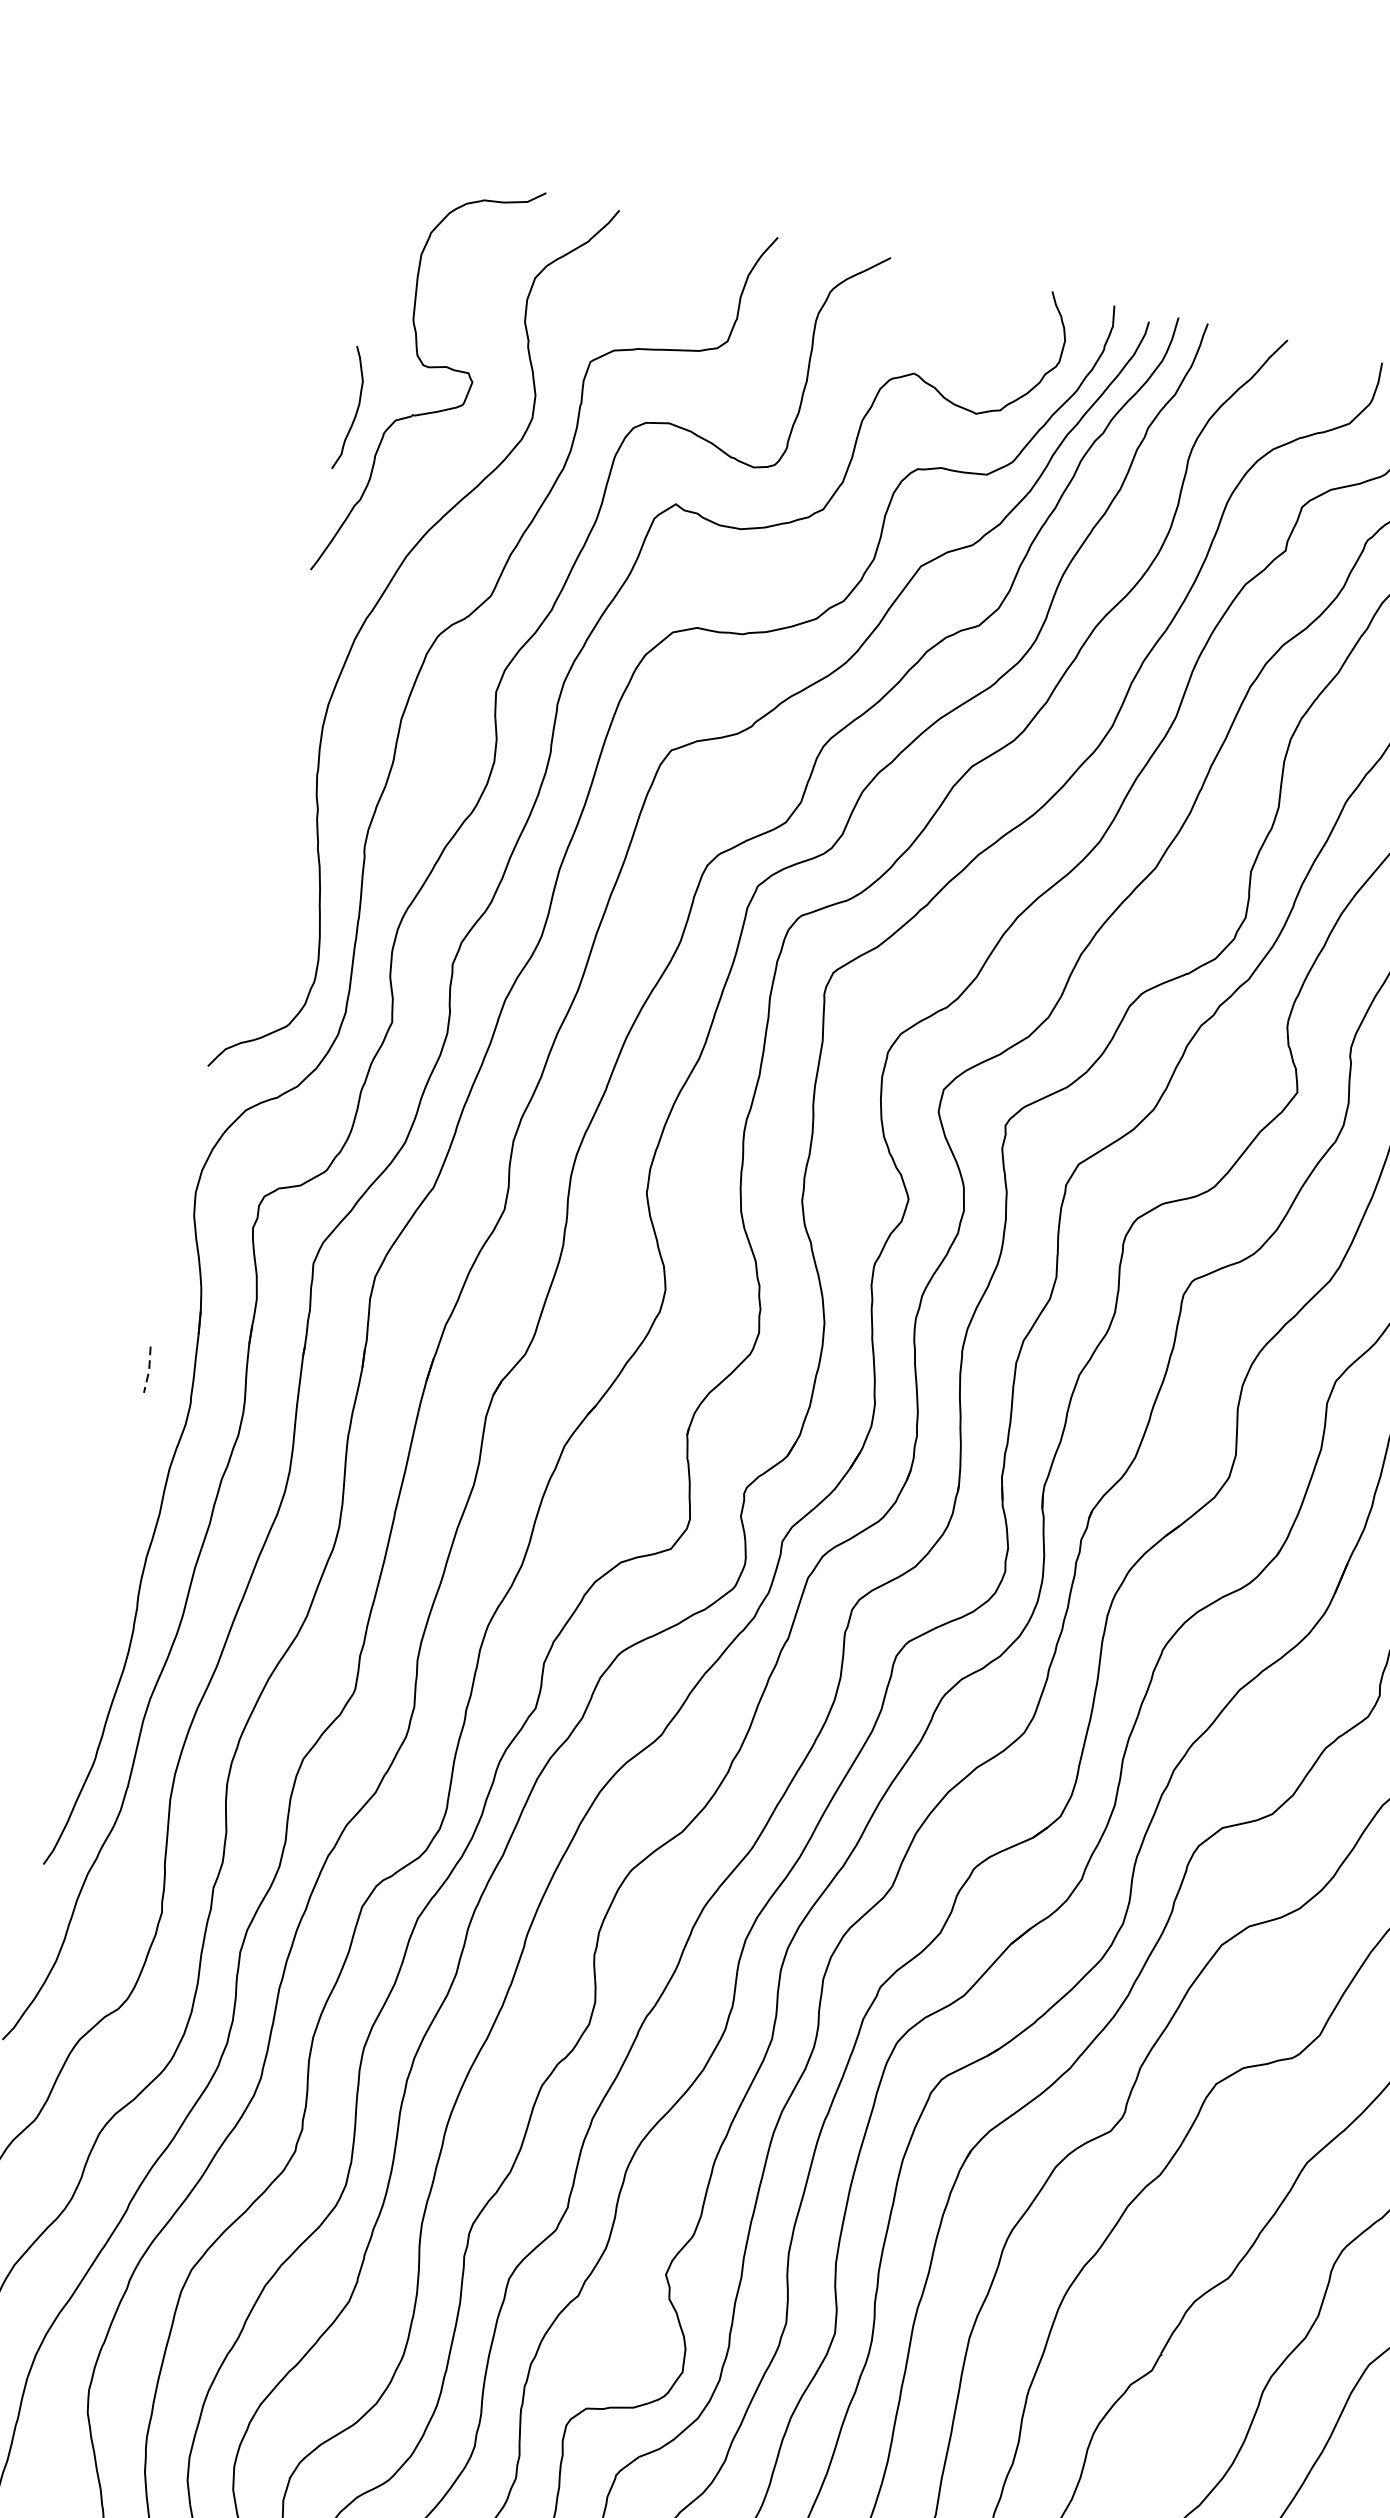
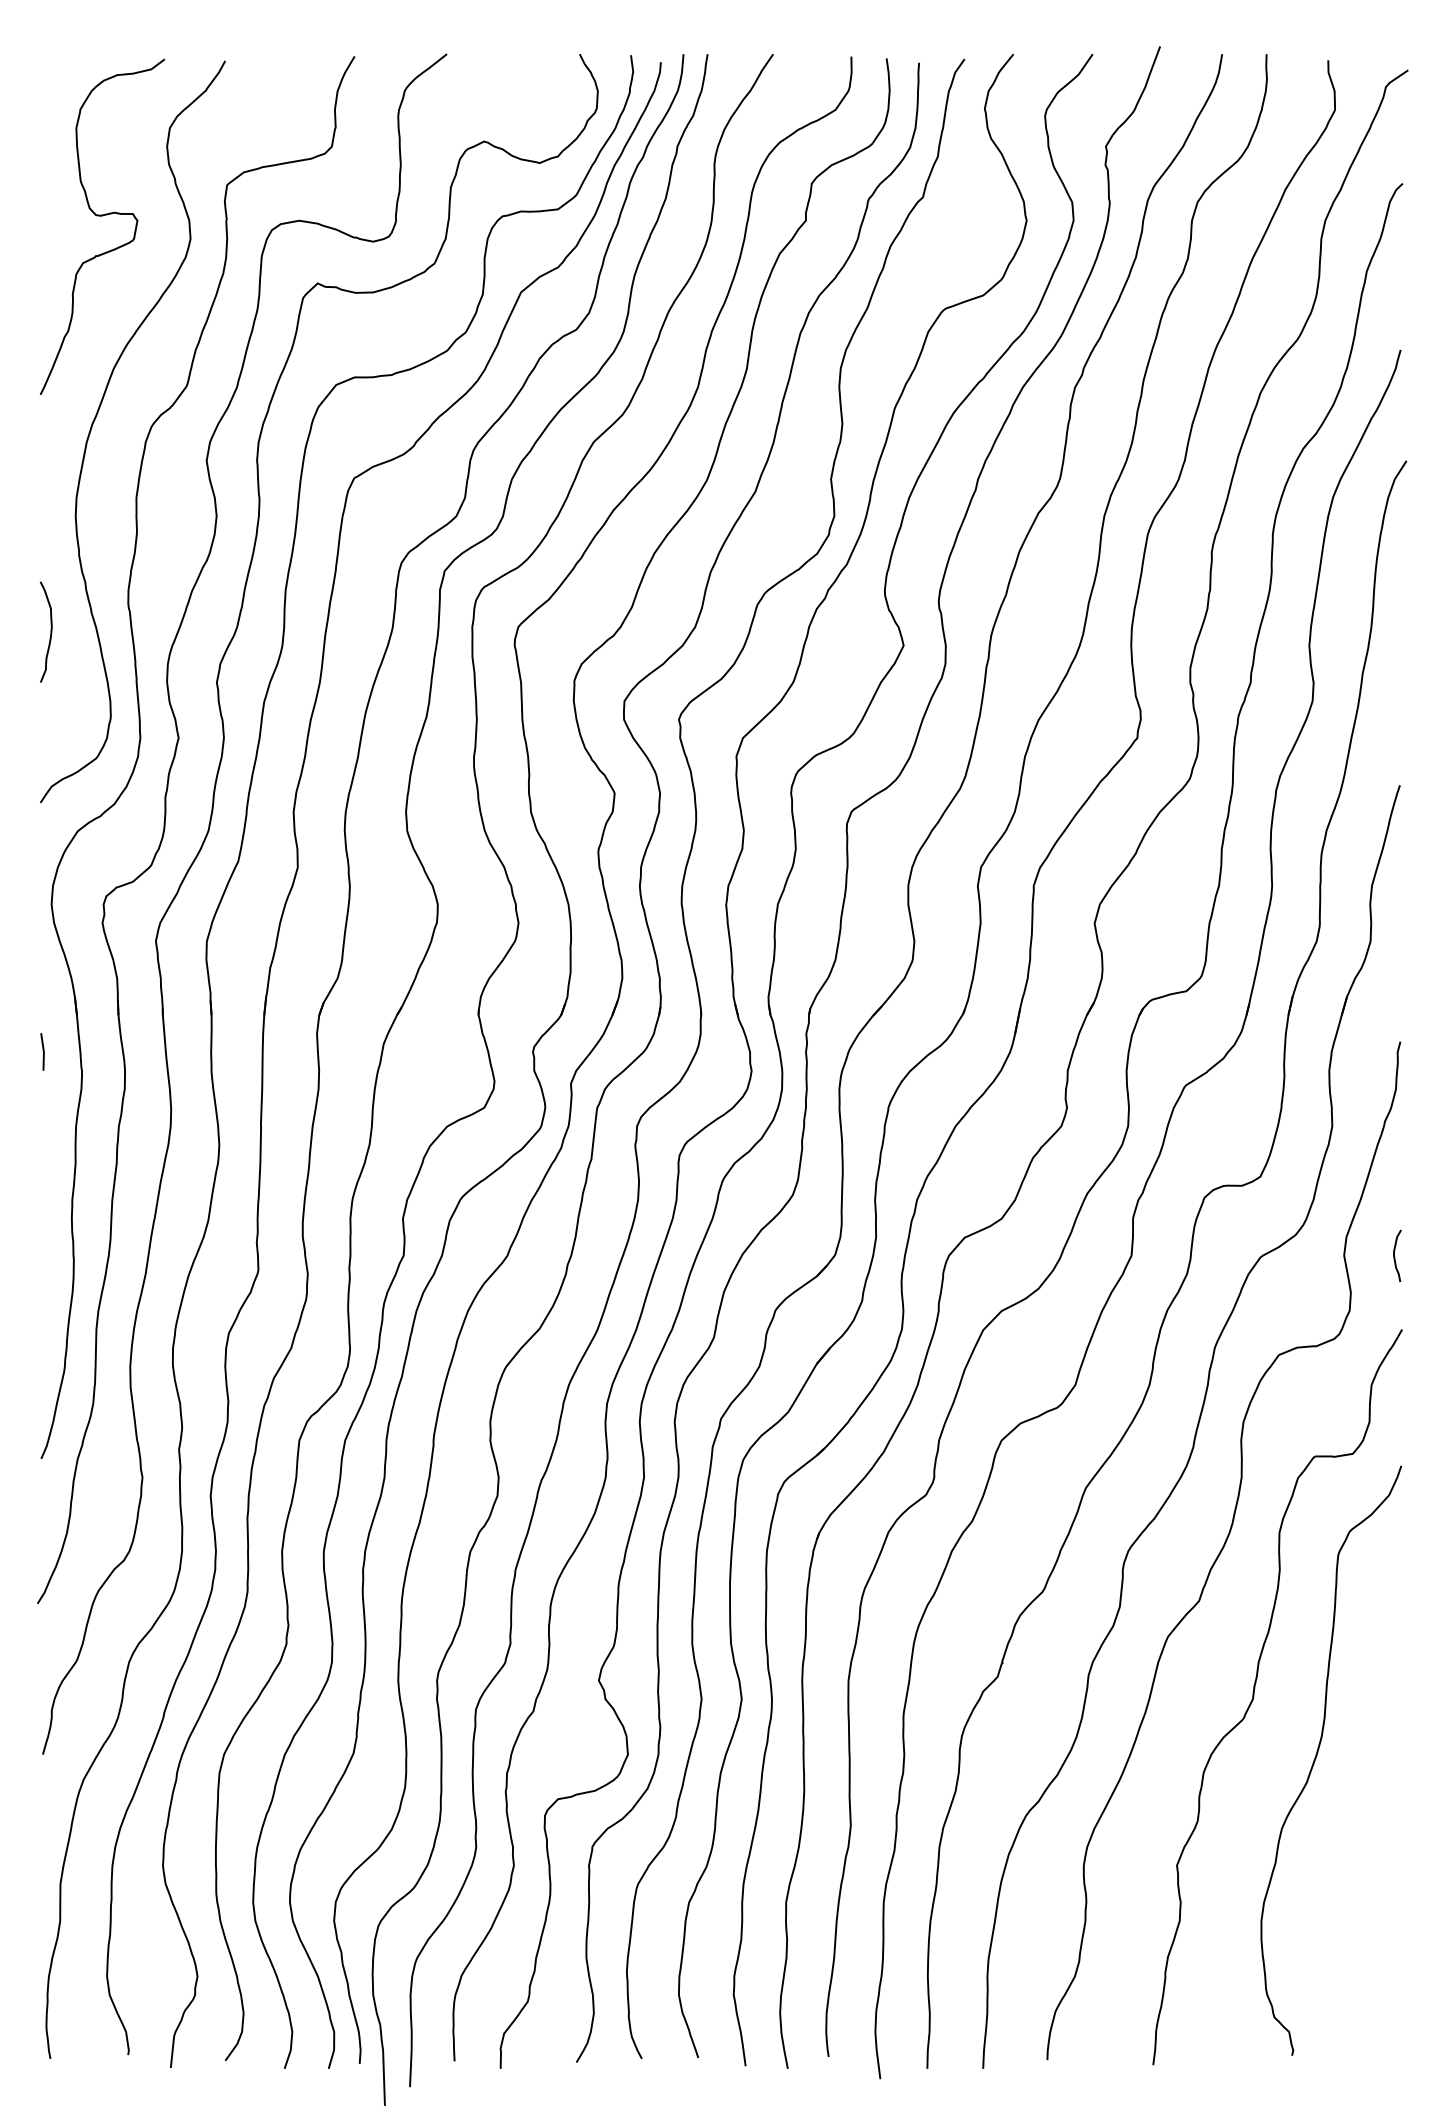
curve: (356, 409) -> (50, 631), moved
line: (148, 1370) -> (43, 1052), dashed -> solid

